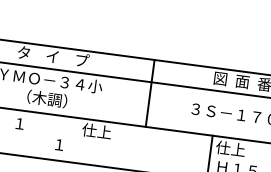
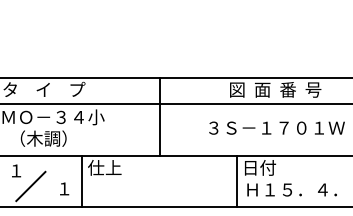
line: (30, 138) -> (30, 186), added
line: (76, 140) -> (82, 181), added
text: (231, 148) -> (259, 167), 仕上 -> 日付

